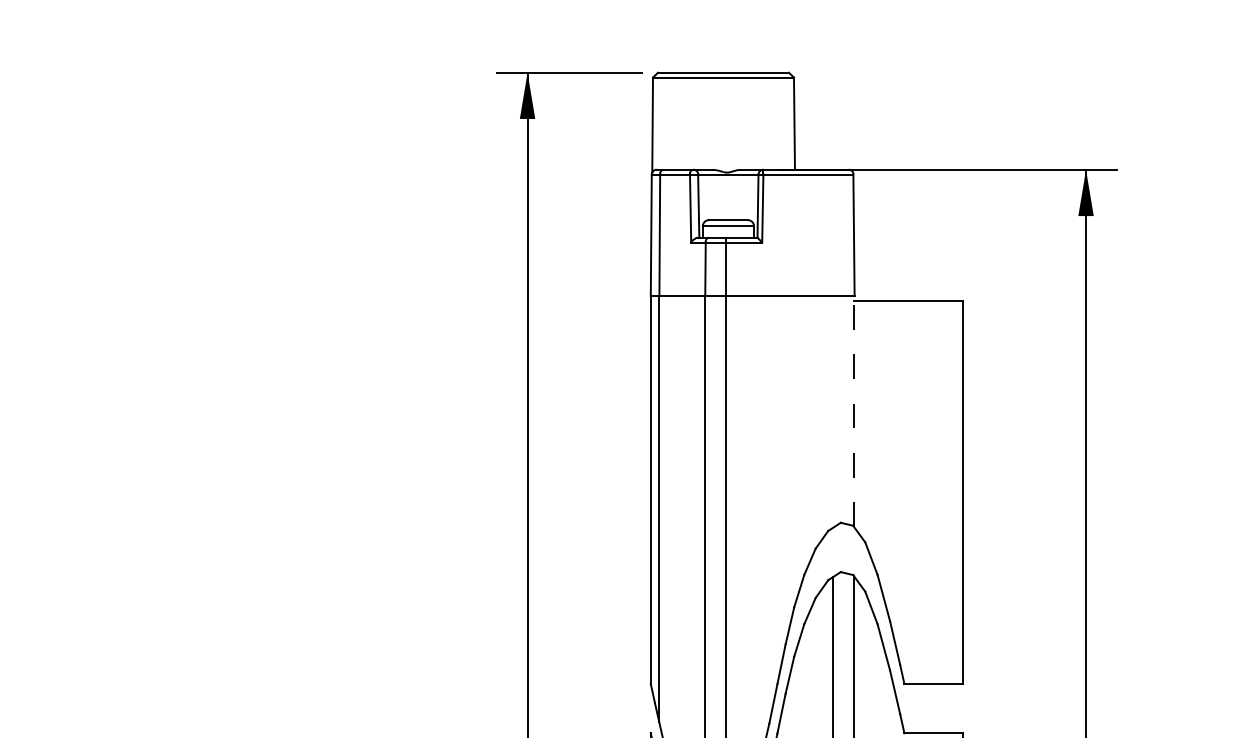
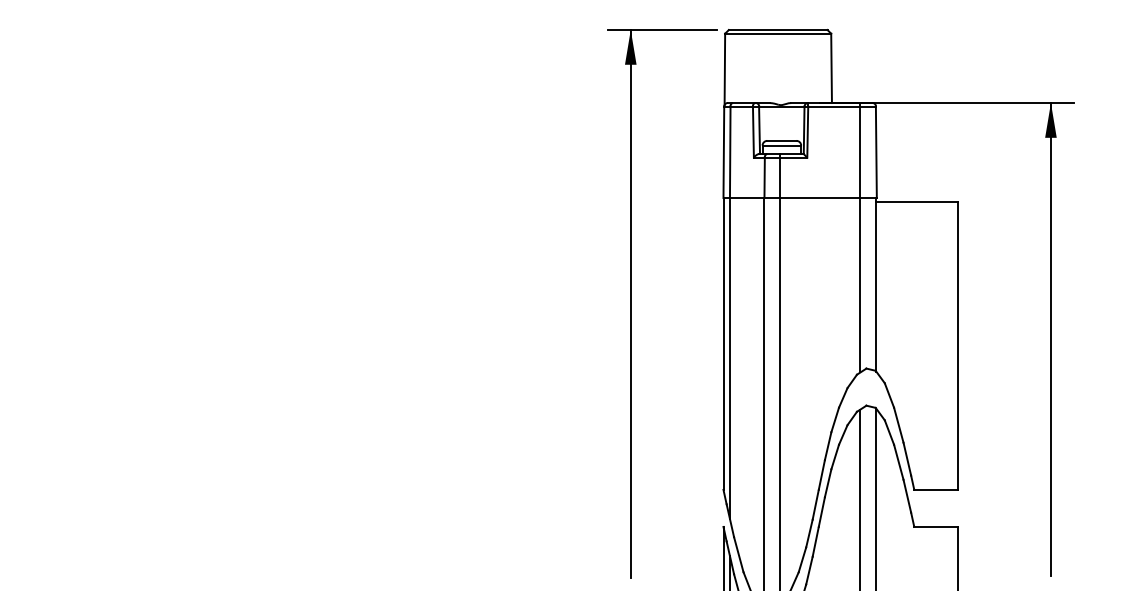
line: (832, 348) -> (860, 237), added
line: (854, 411) -> (876, 284), dashed -> solid

